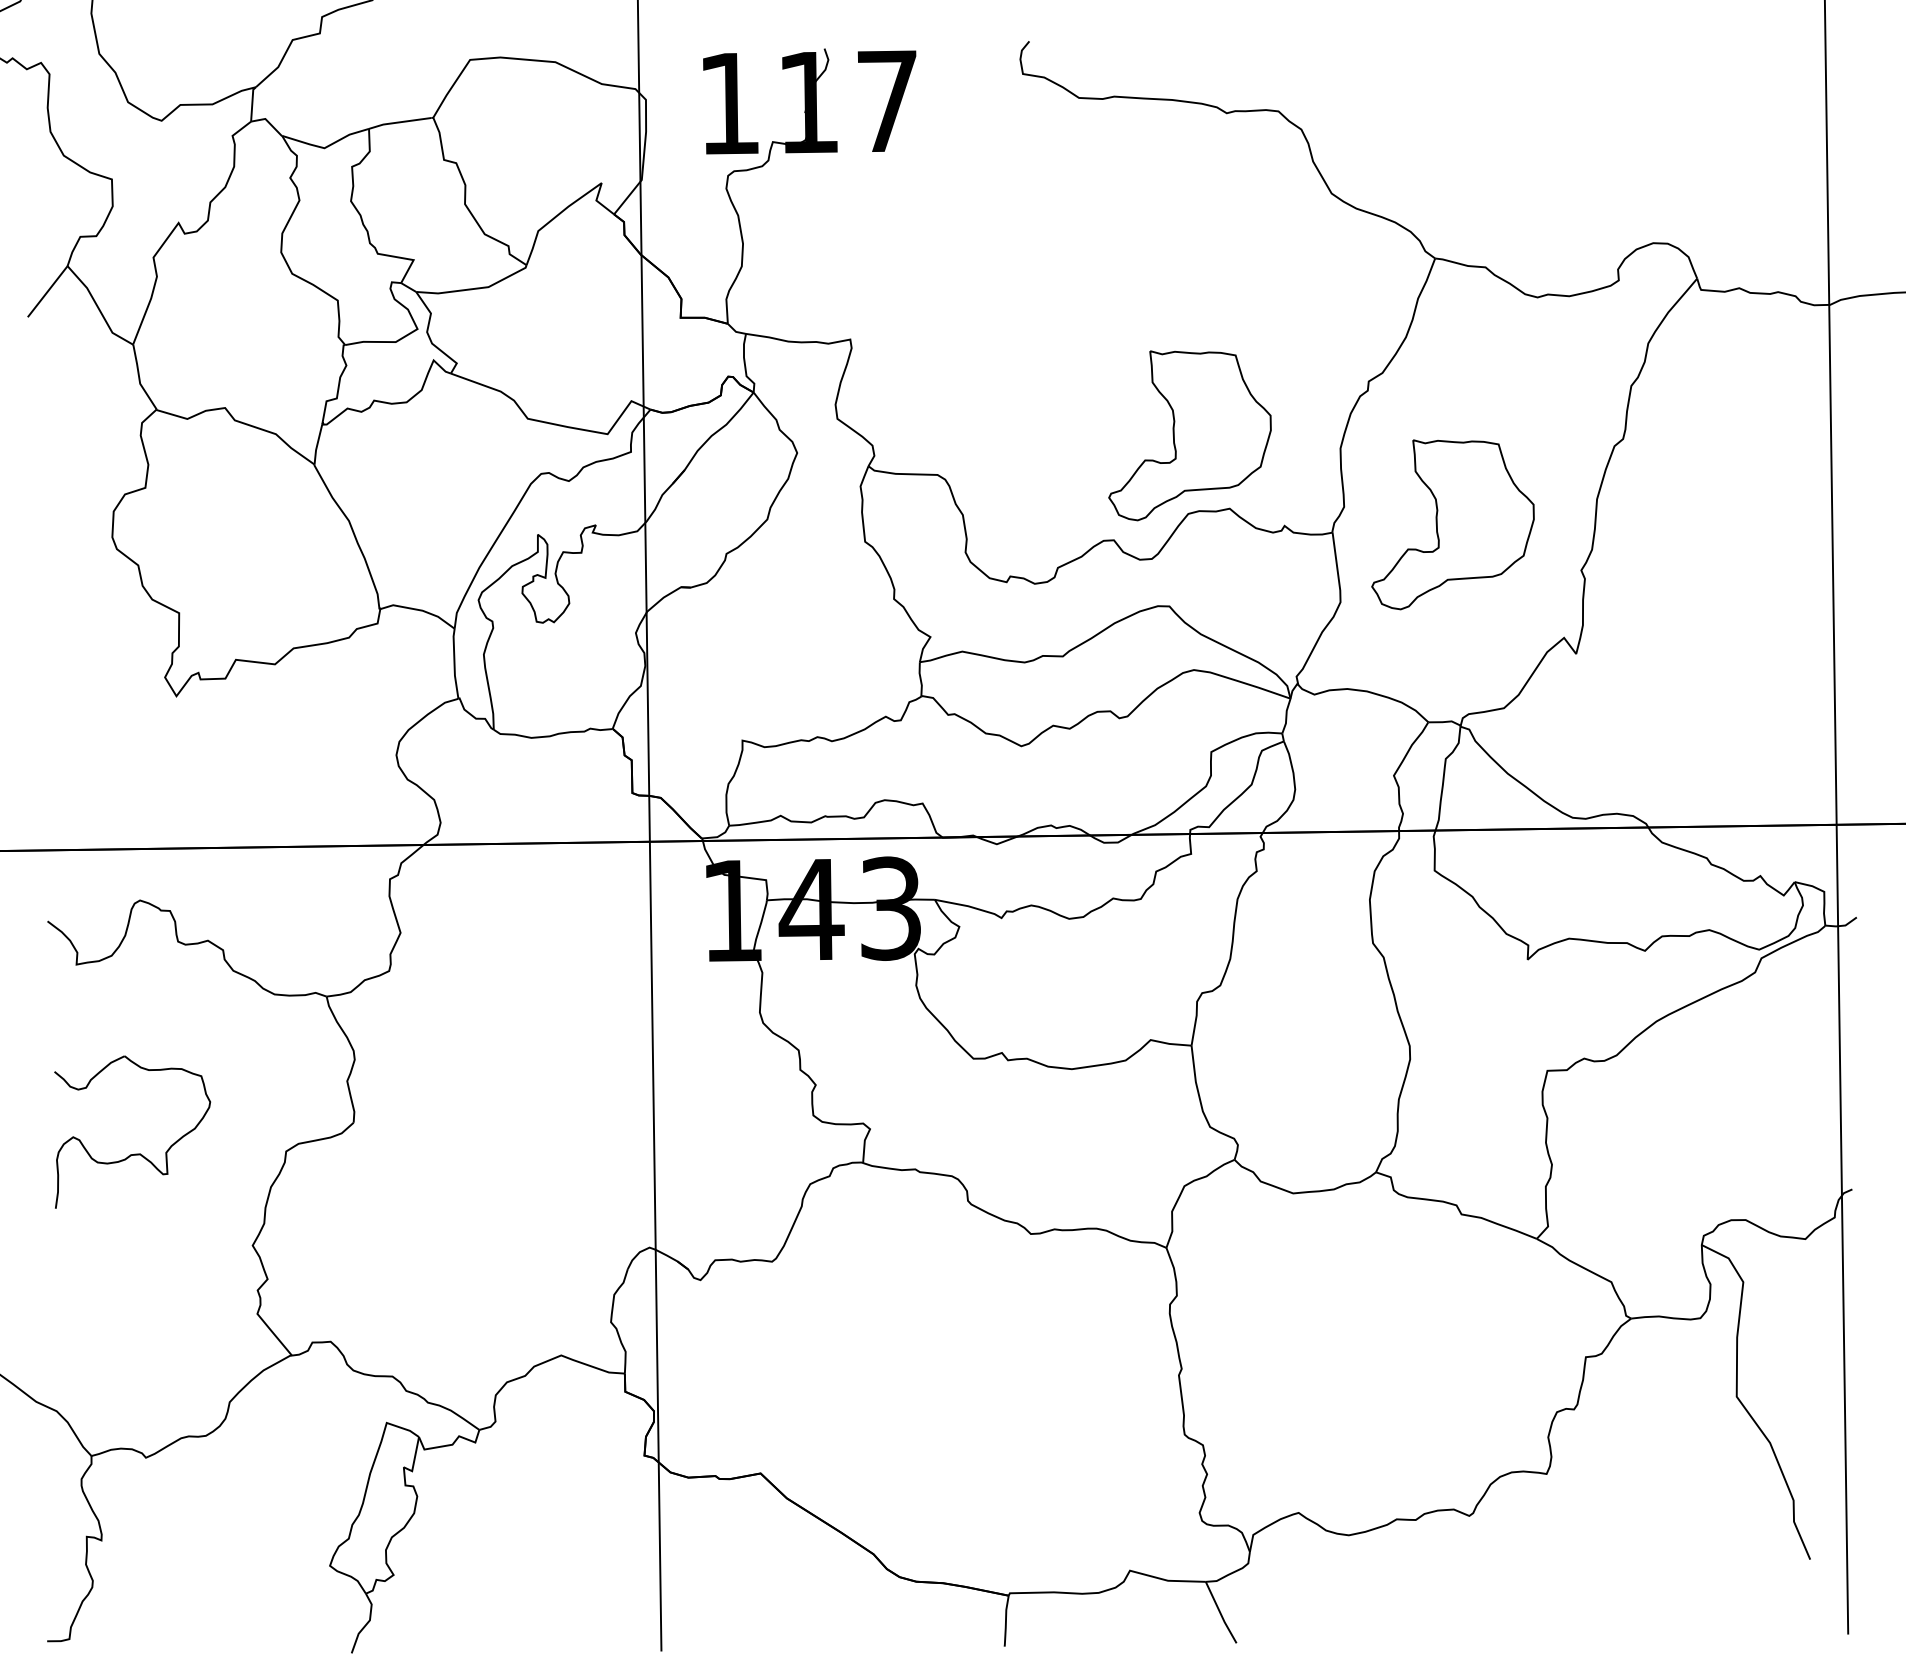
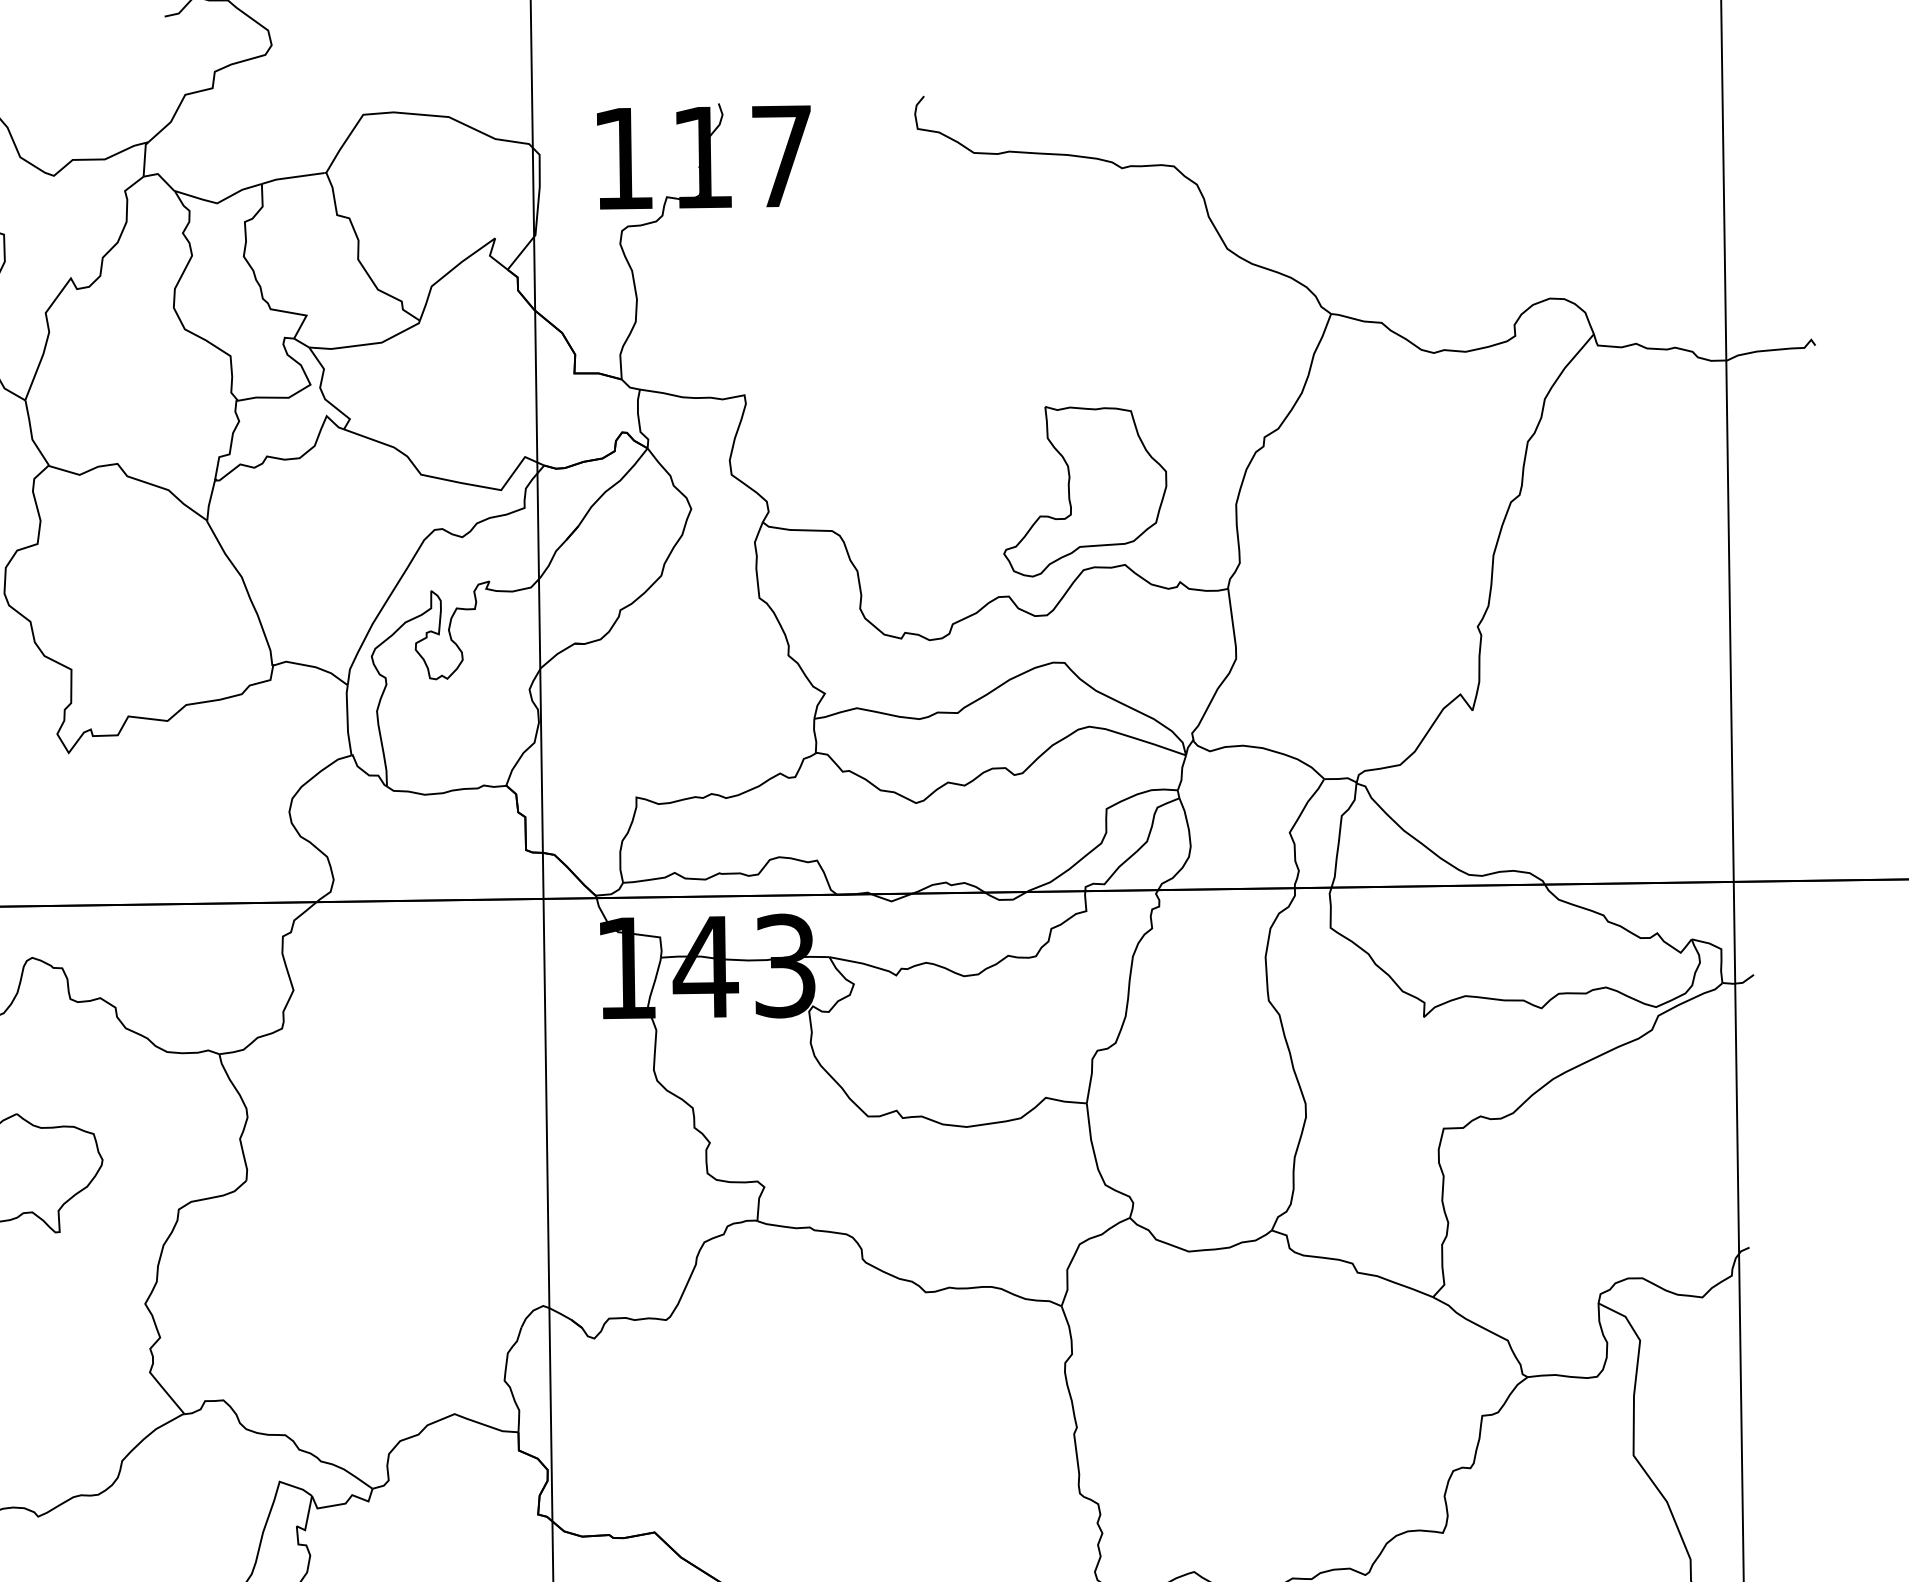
part: (1452, 524) -> (1348, 580), removed

